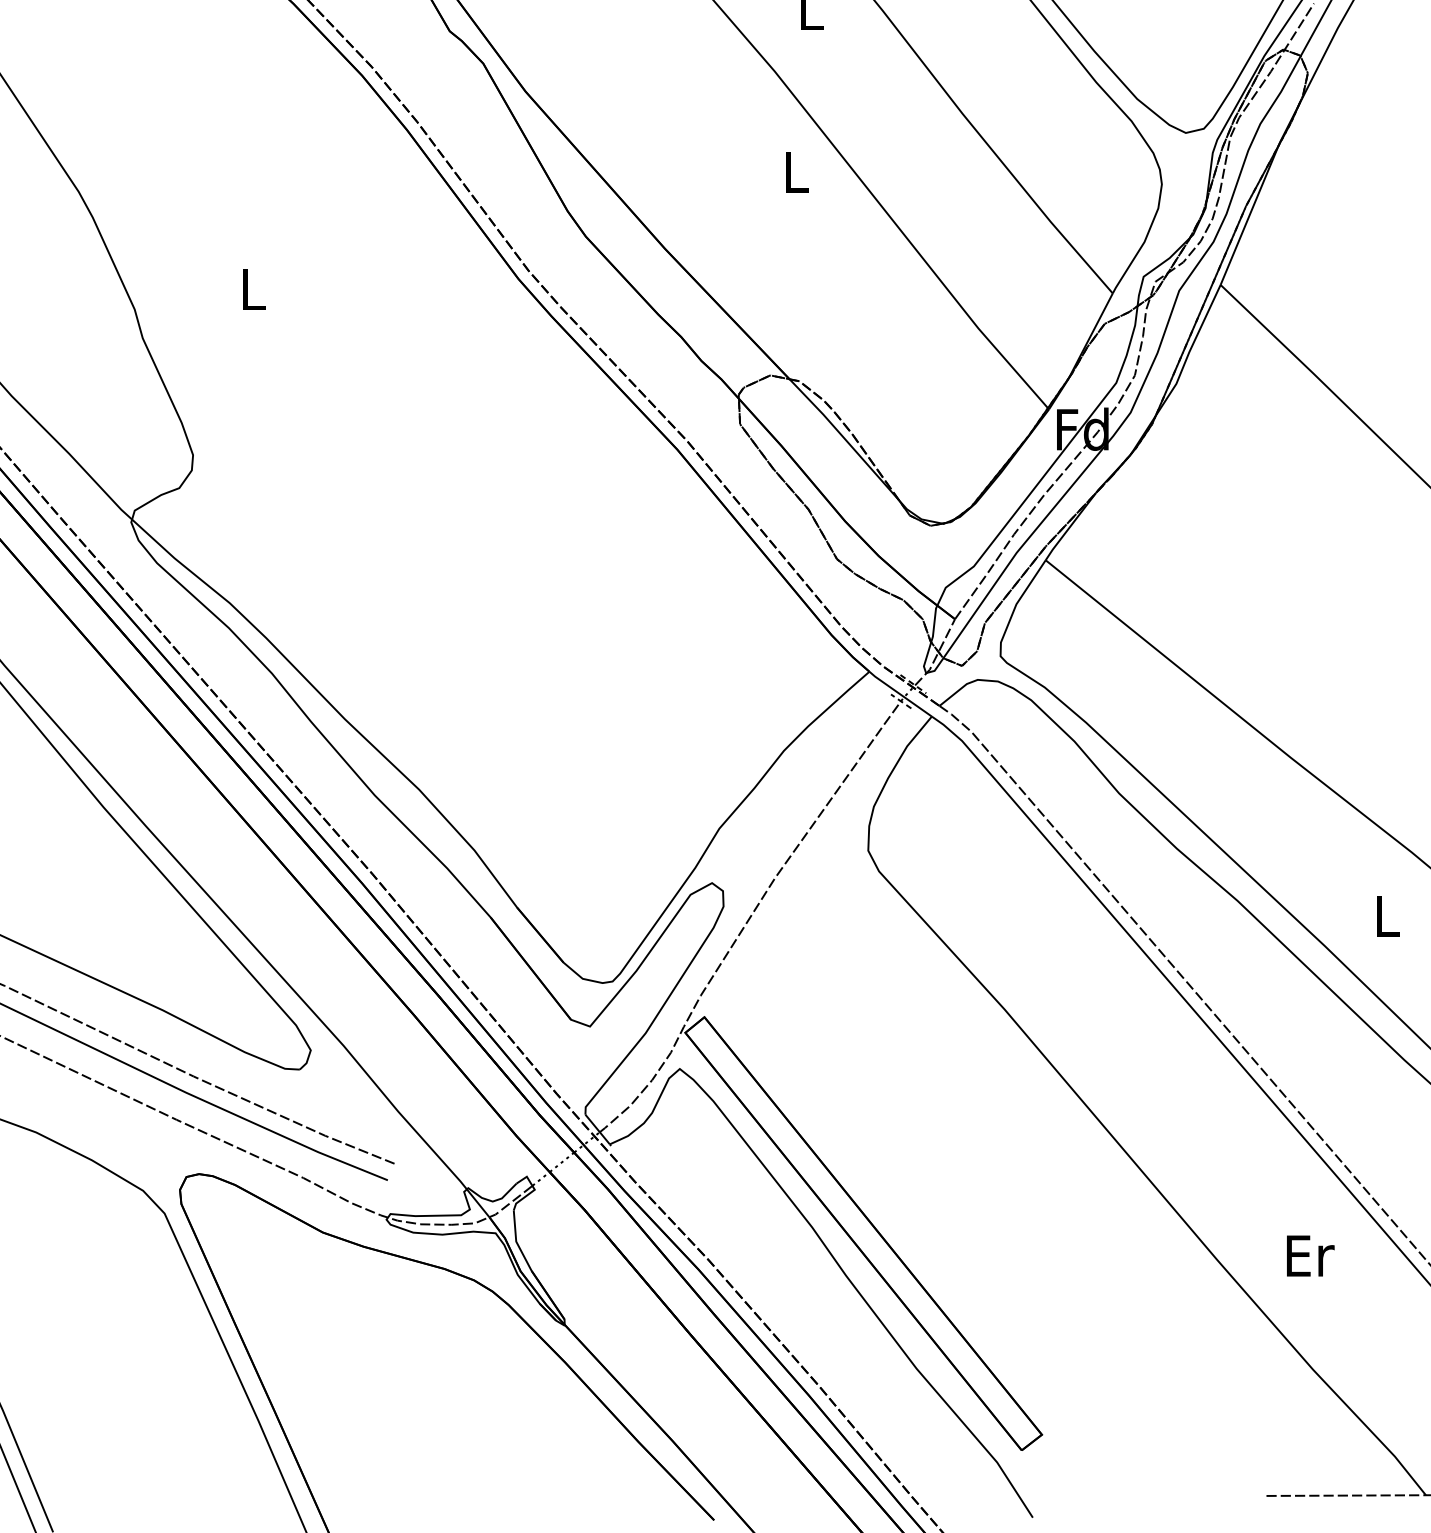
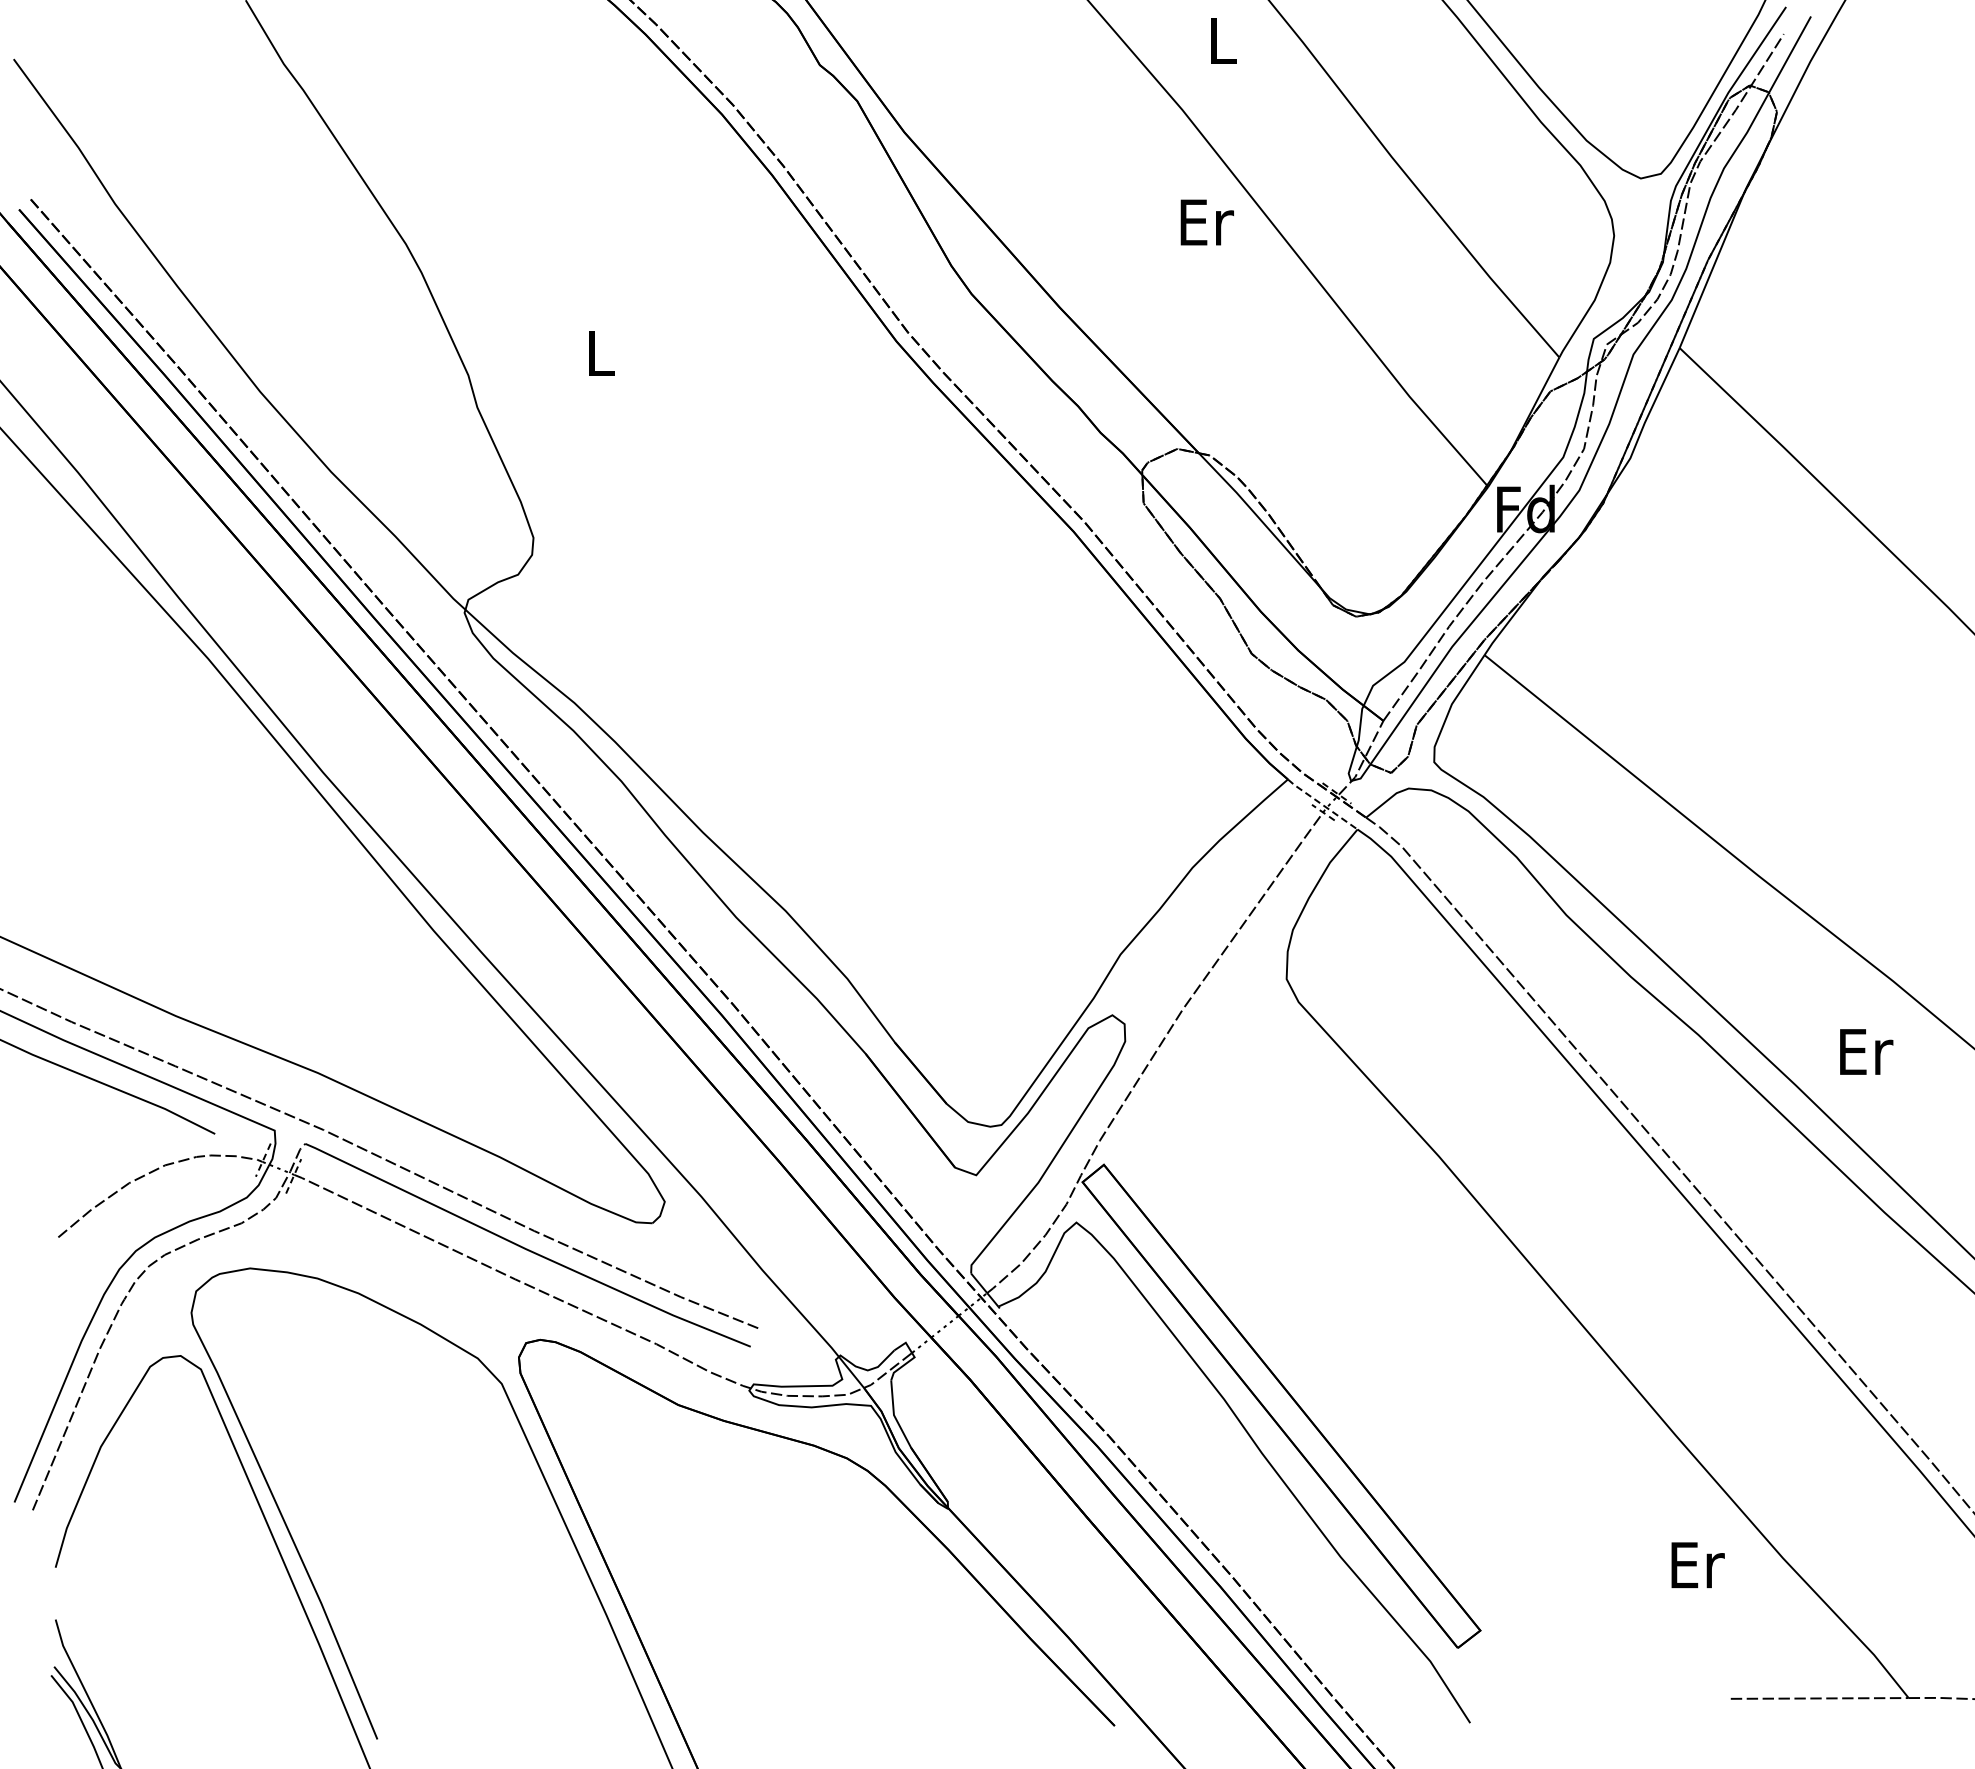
text: (797, 172) -> (1207, 222), L -> Er
line: (899, 694) -> (1321, 804), solid -> dashed
text: (1388, 915) -> (1866, 1051), L -> Er
text: (1310, 1255) -> (1697, 1564), moved

